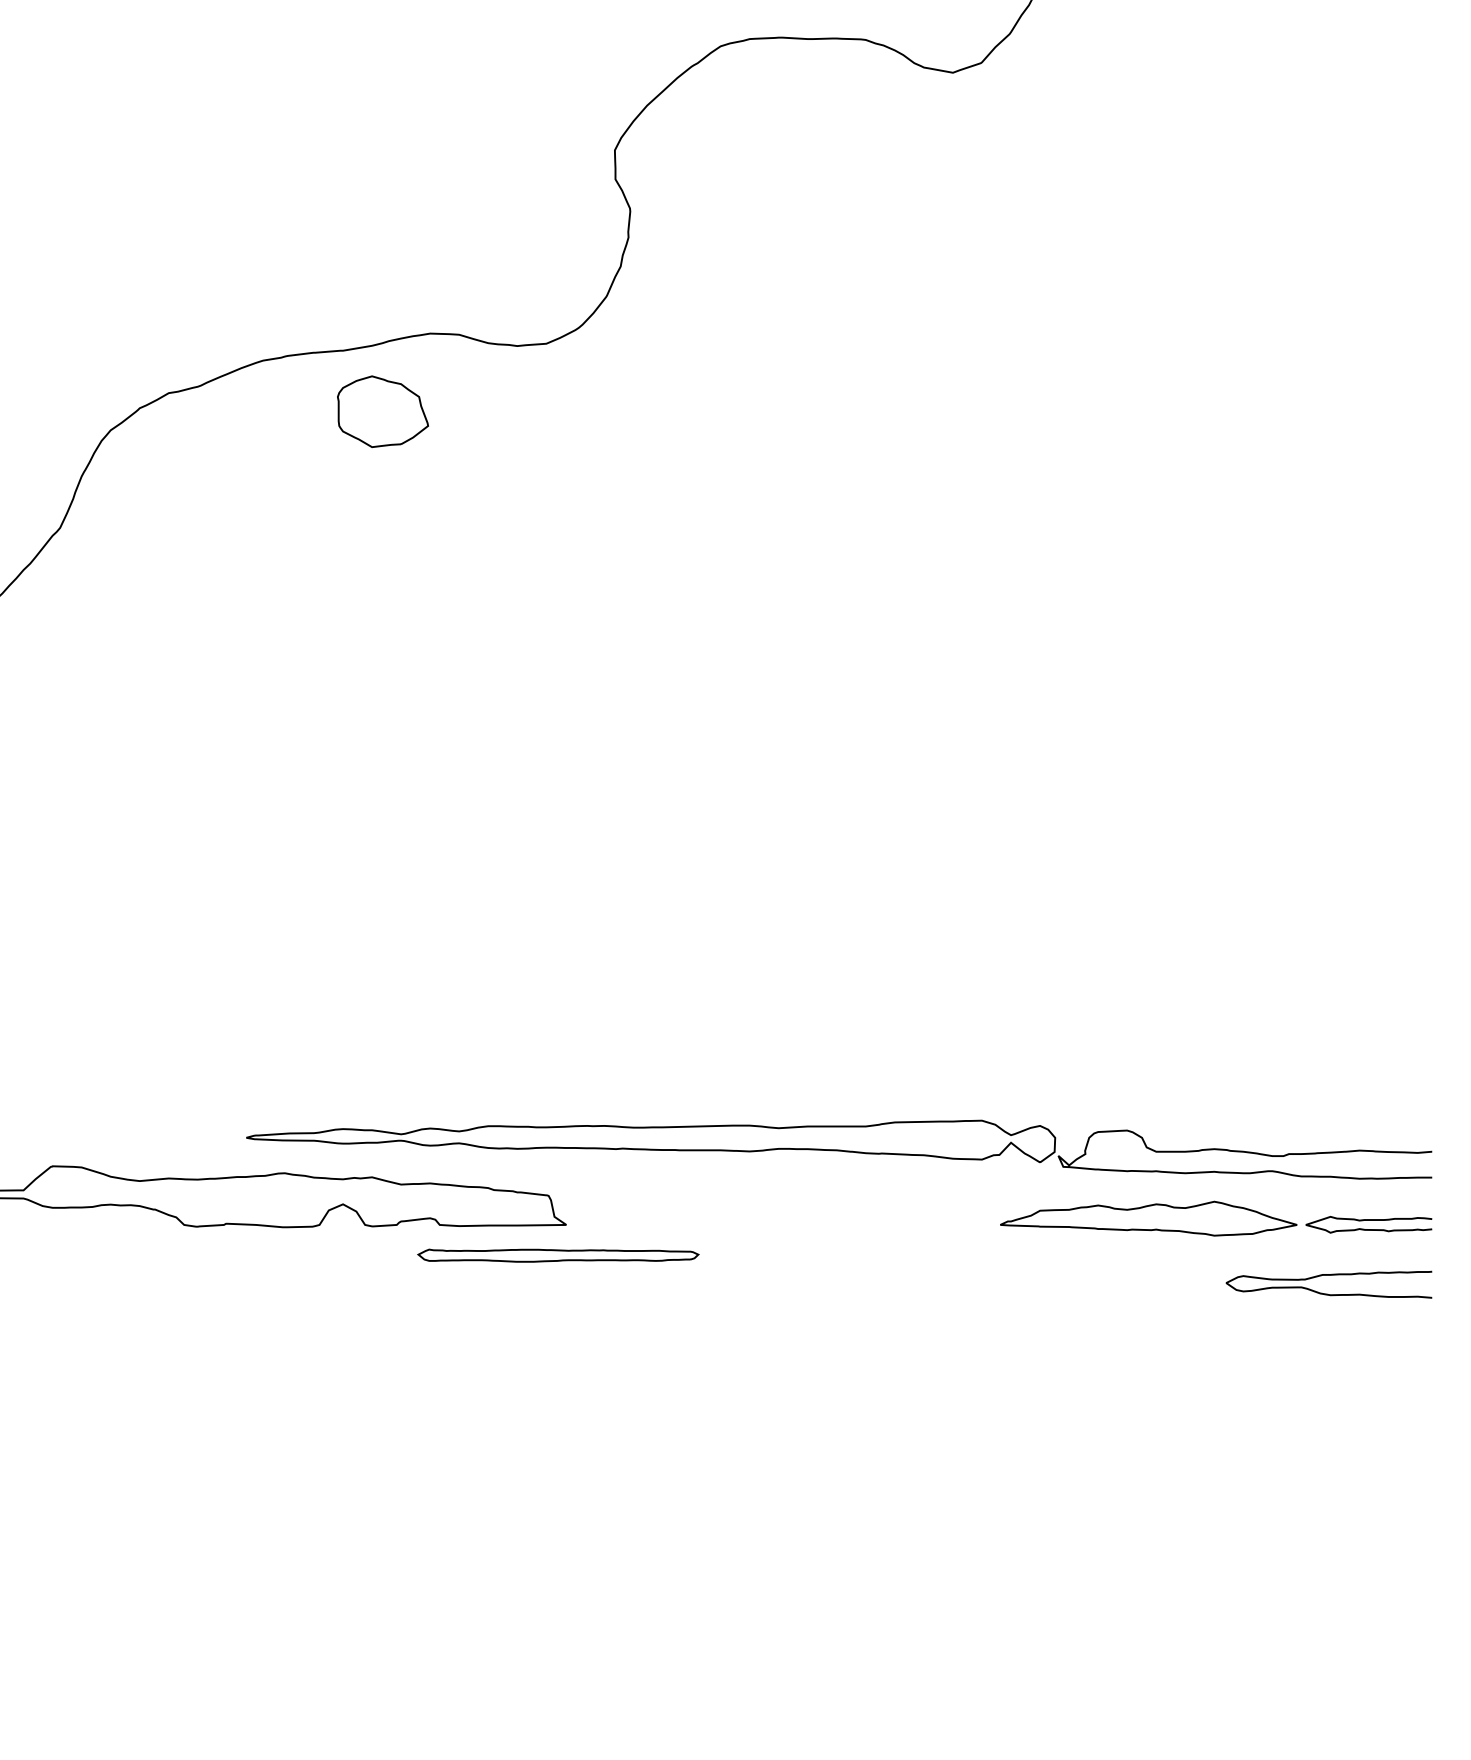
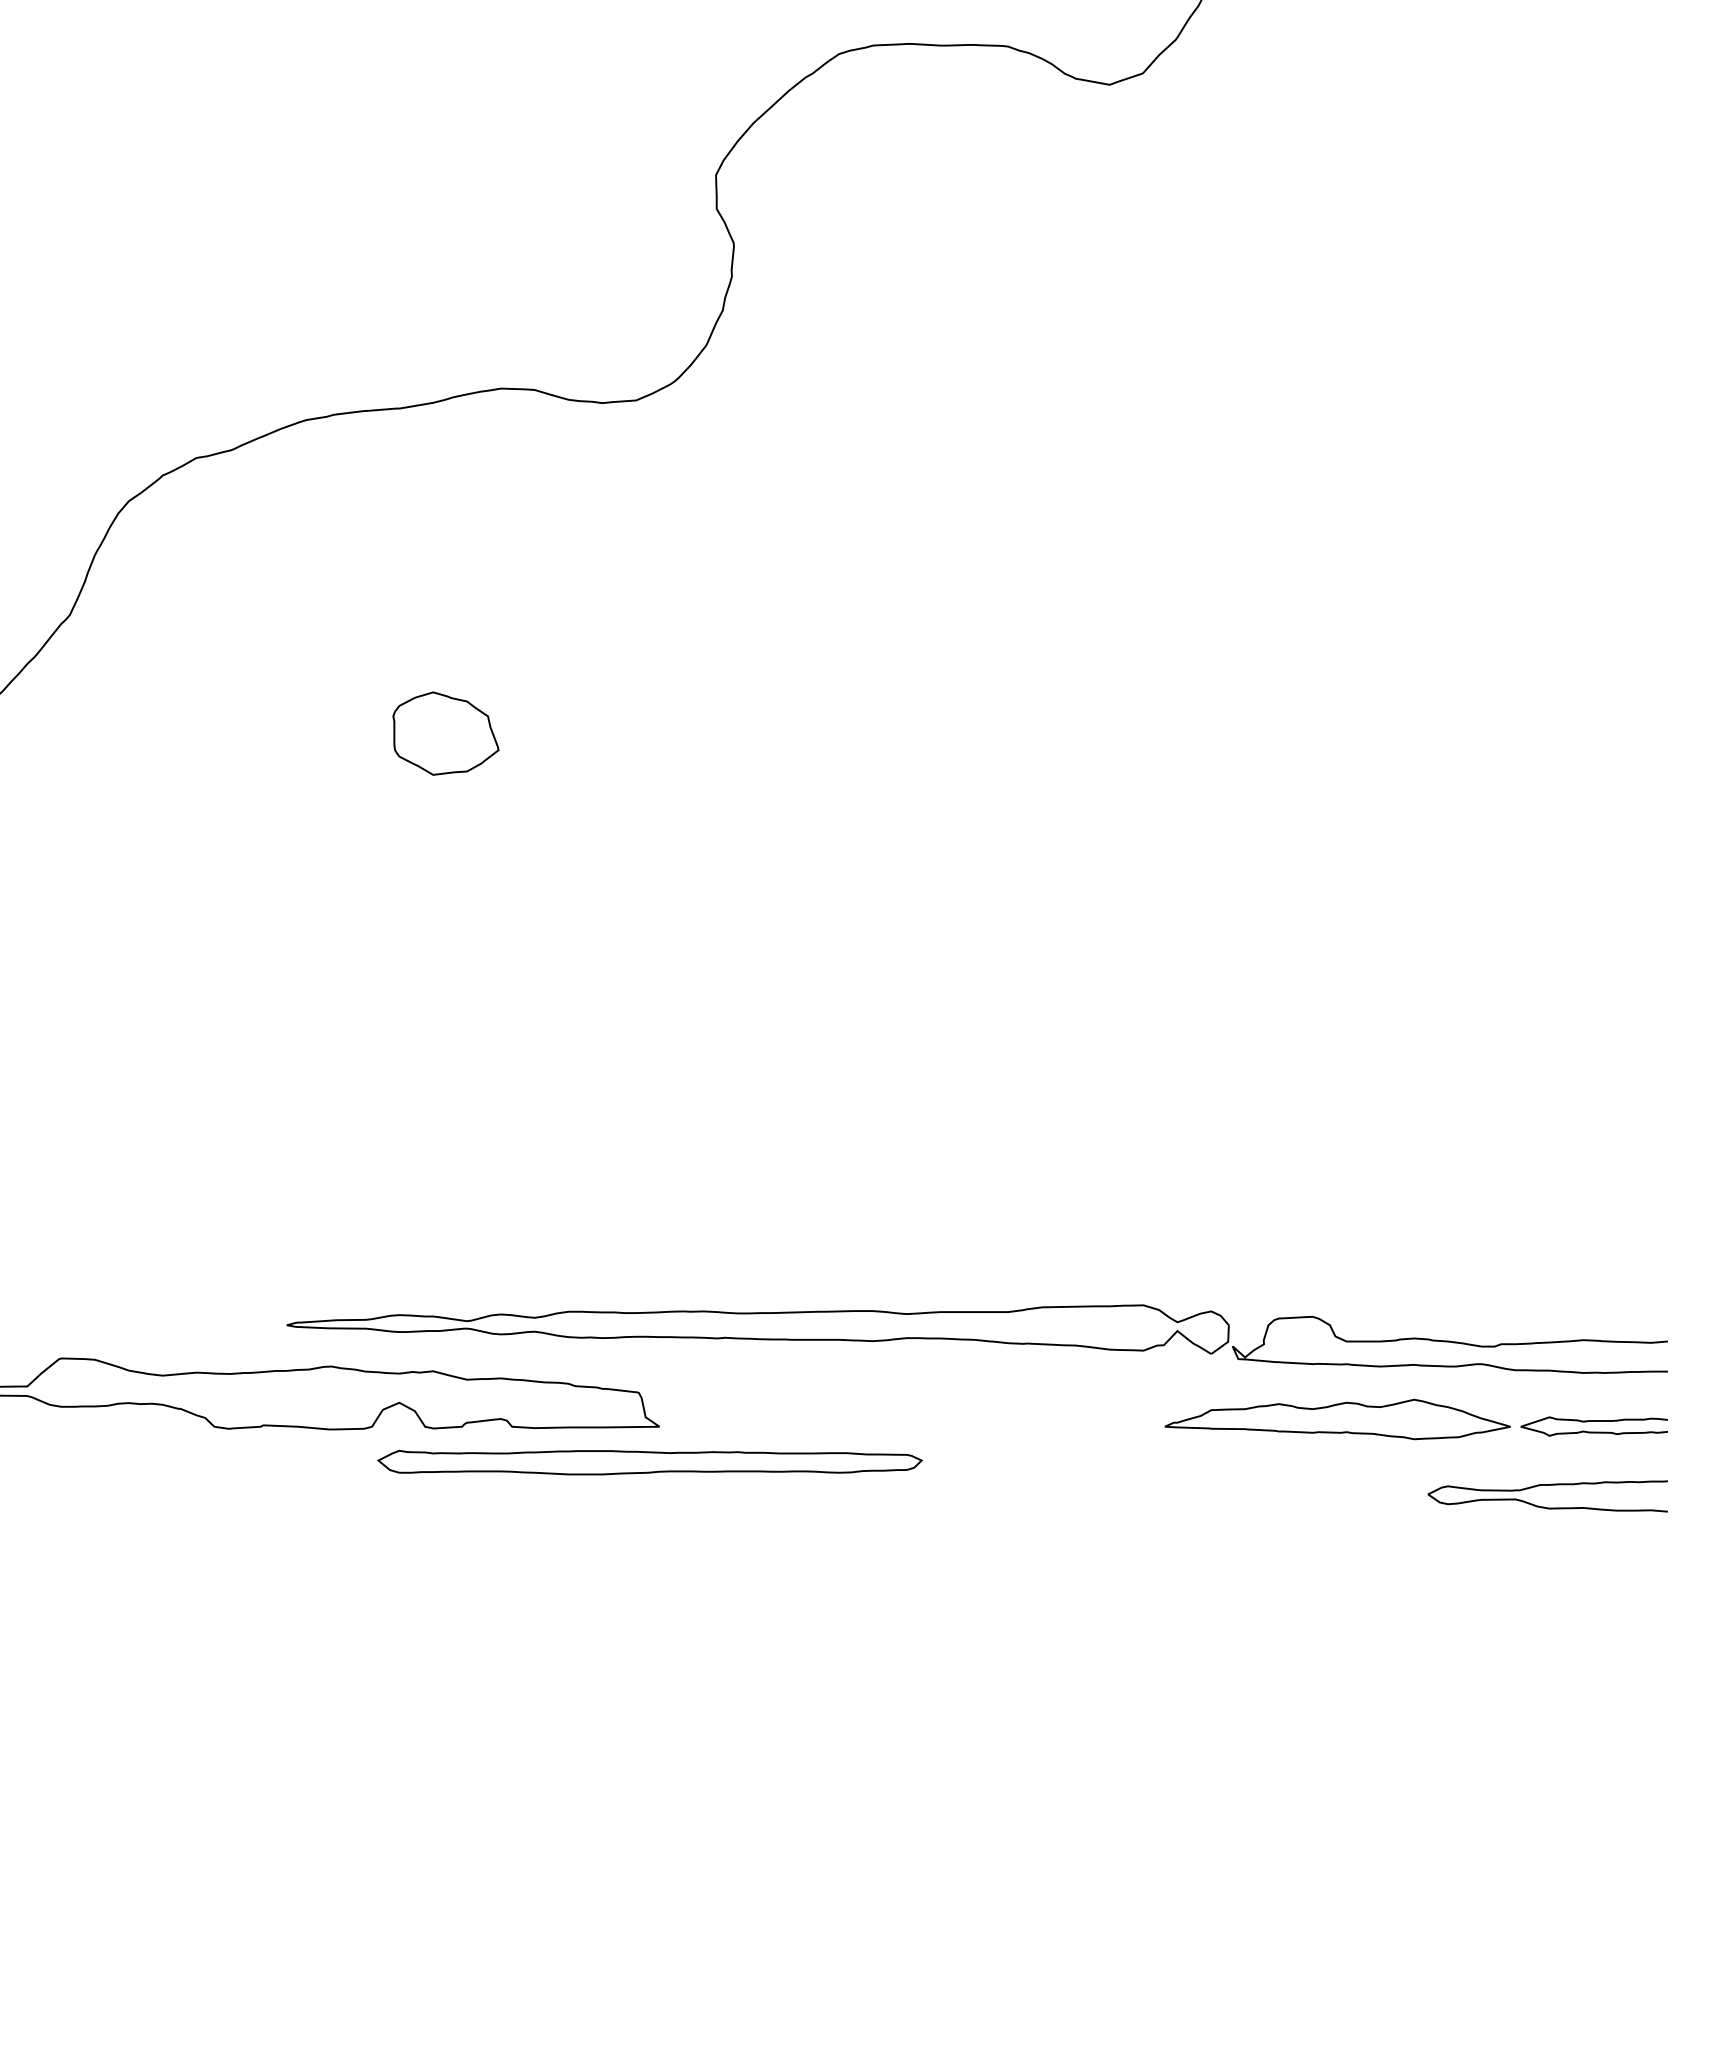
part: (382, 411) -> (445, 733), moved
part: (558, 1255) -> (650, 1462), size x1.67

